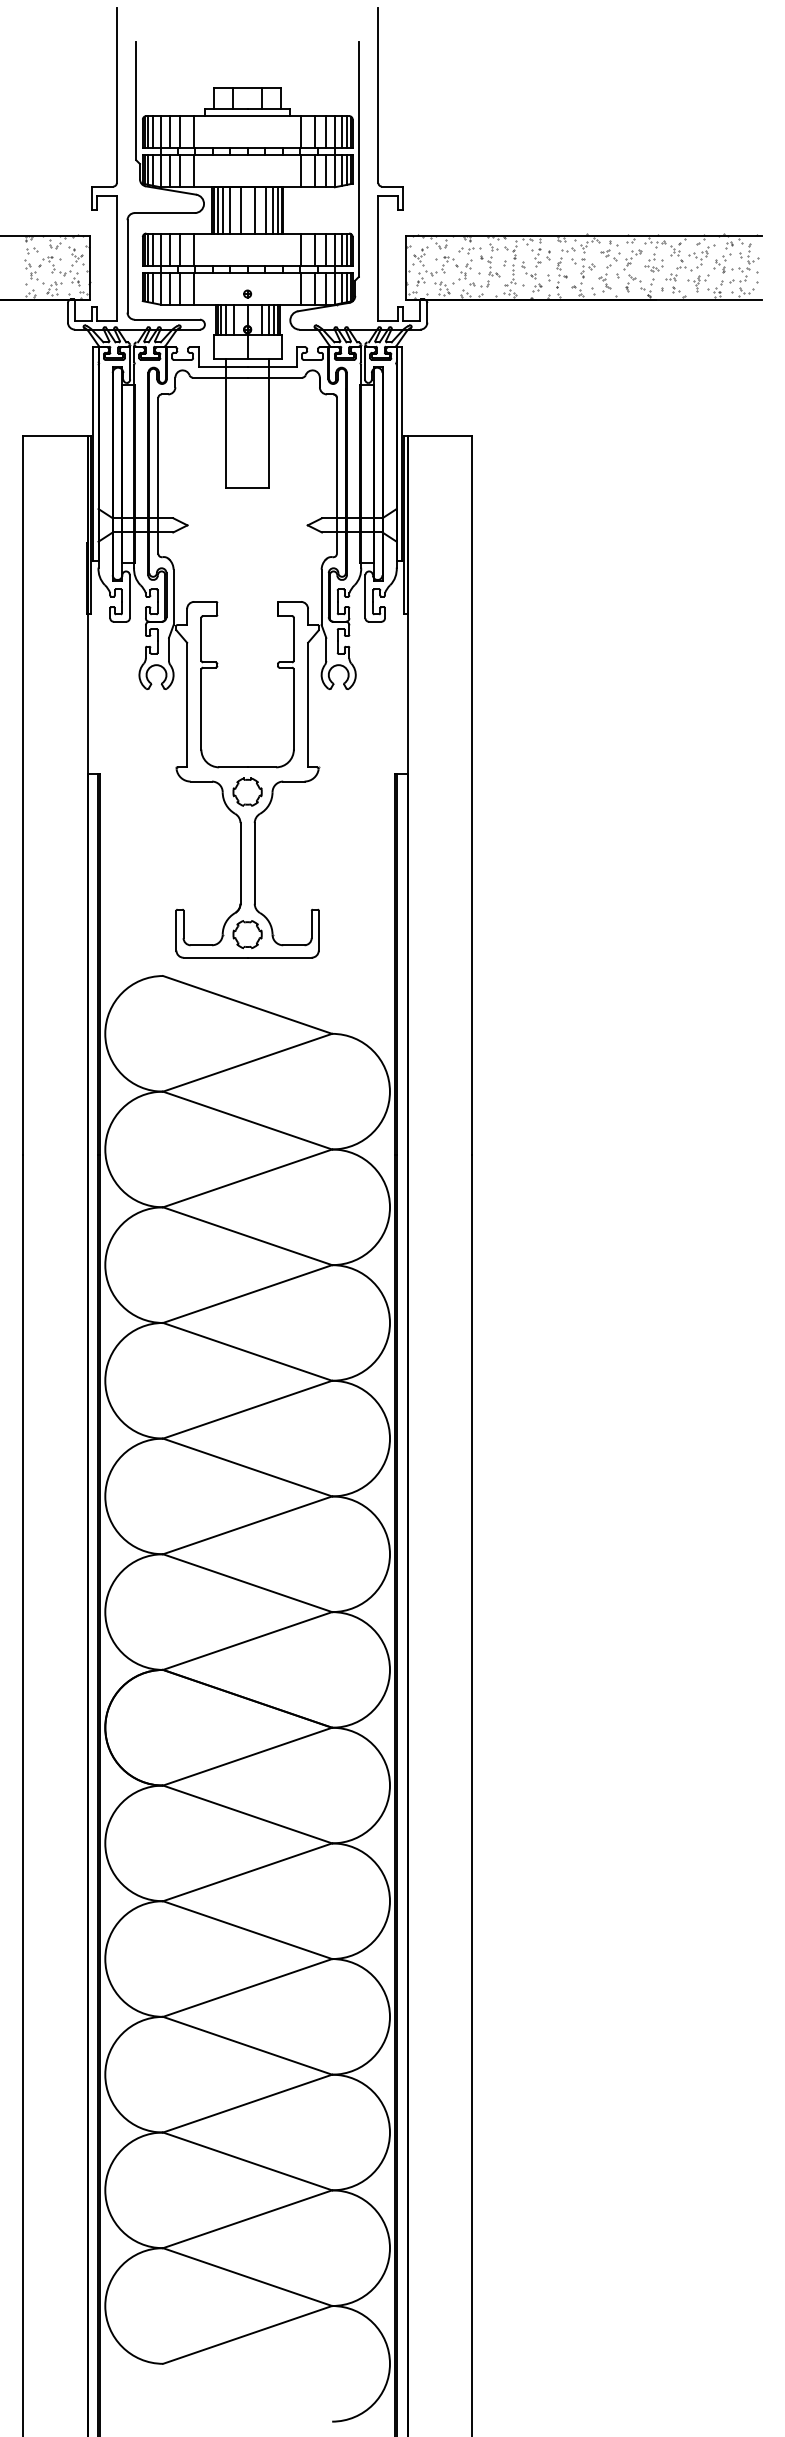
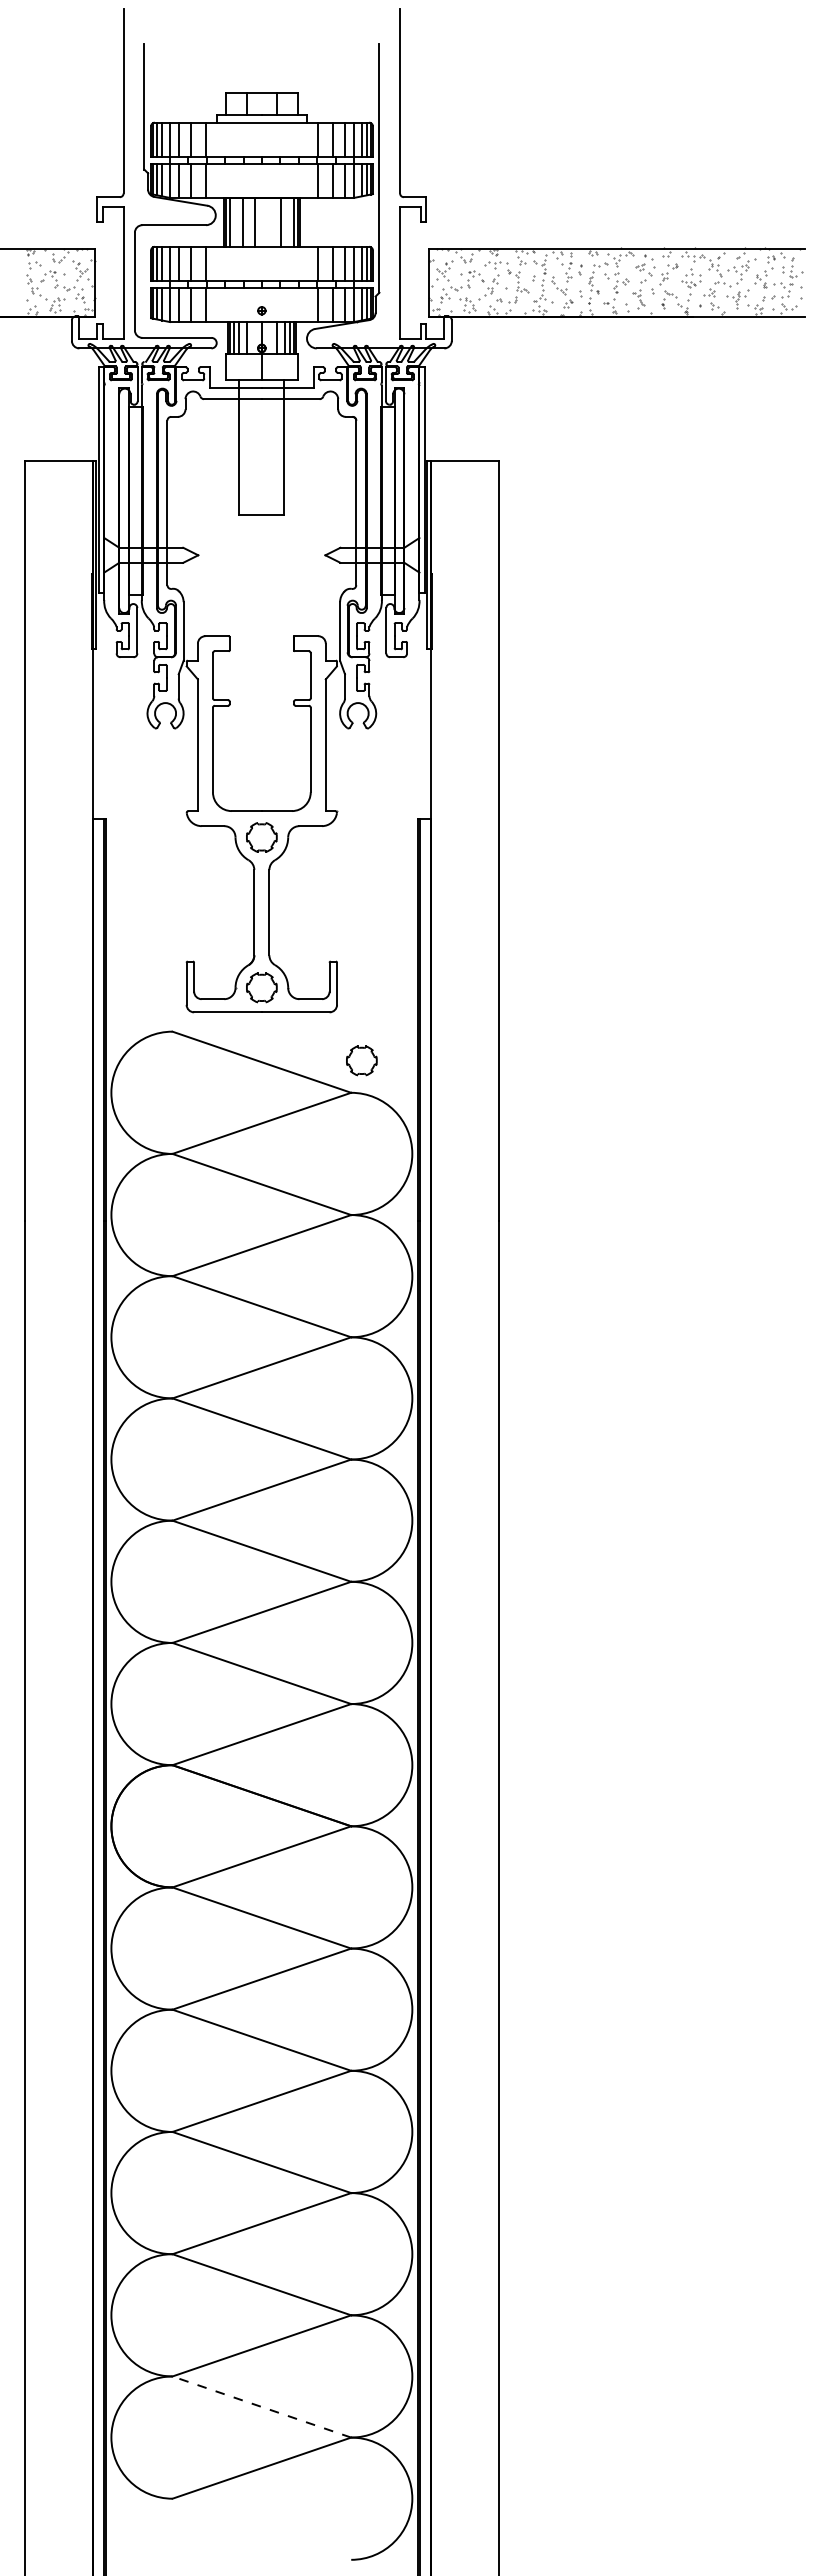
line: (222, 209) -> (235, 221), removed
line: (254, 209) -> (269, 221), removed
line: (272, 209) -> (288, 221), removed
part: (341, 1003) -> (361, 1060), added
line: (247, 2276) -> (261, 2406), solid -> dashed

